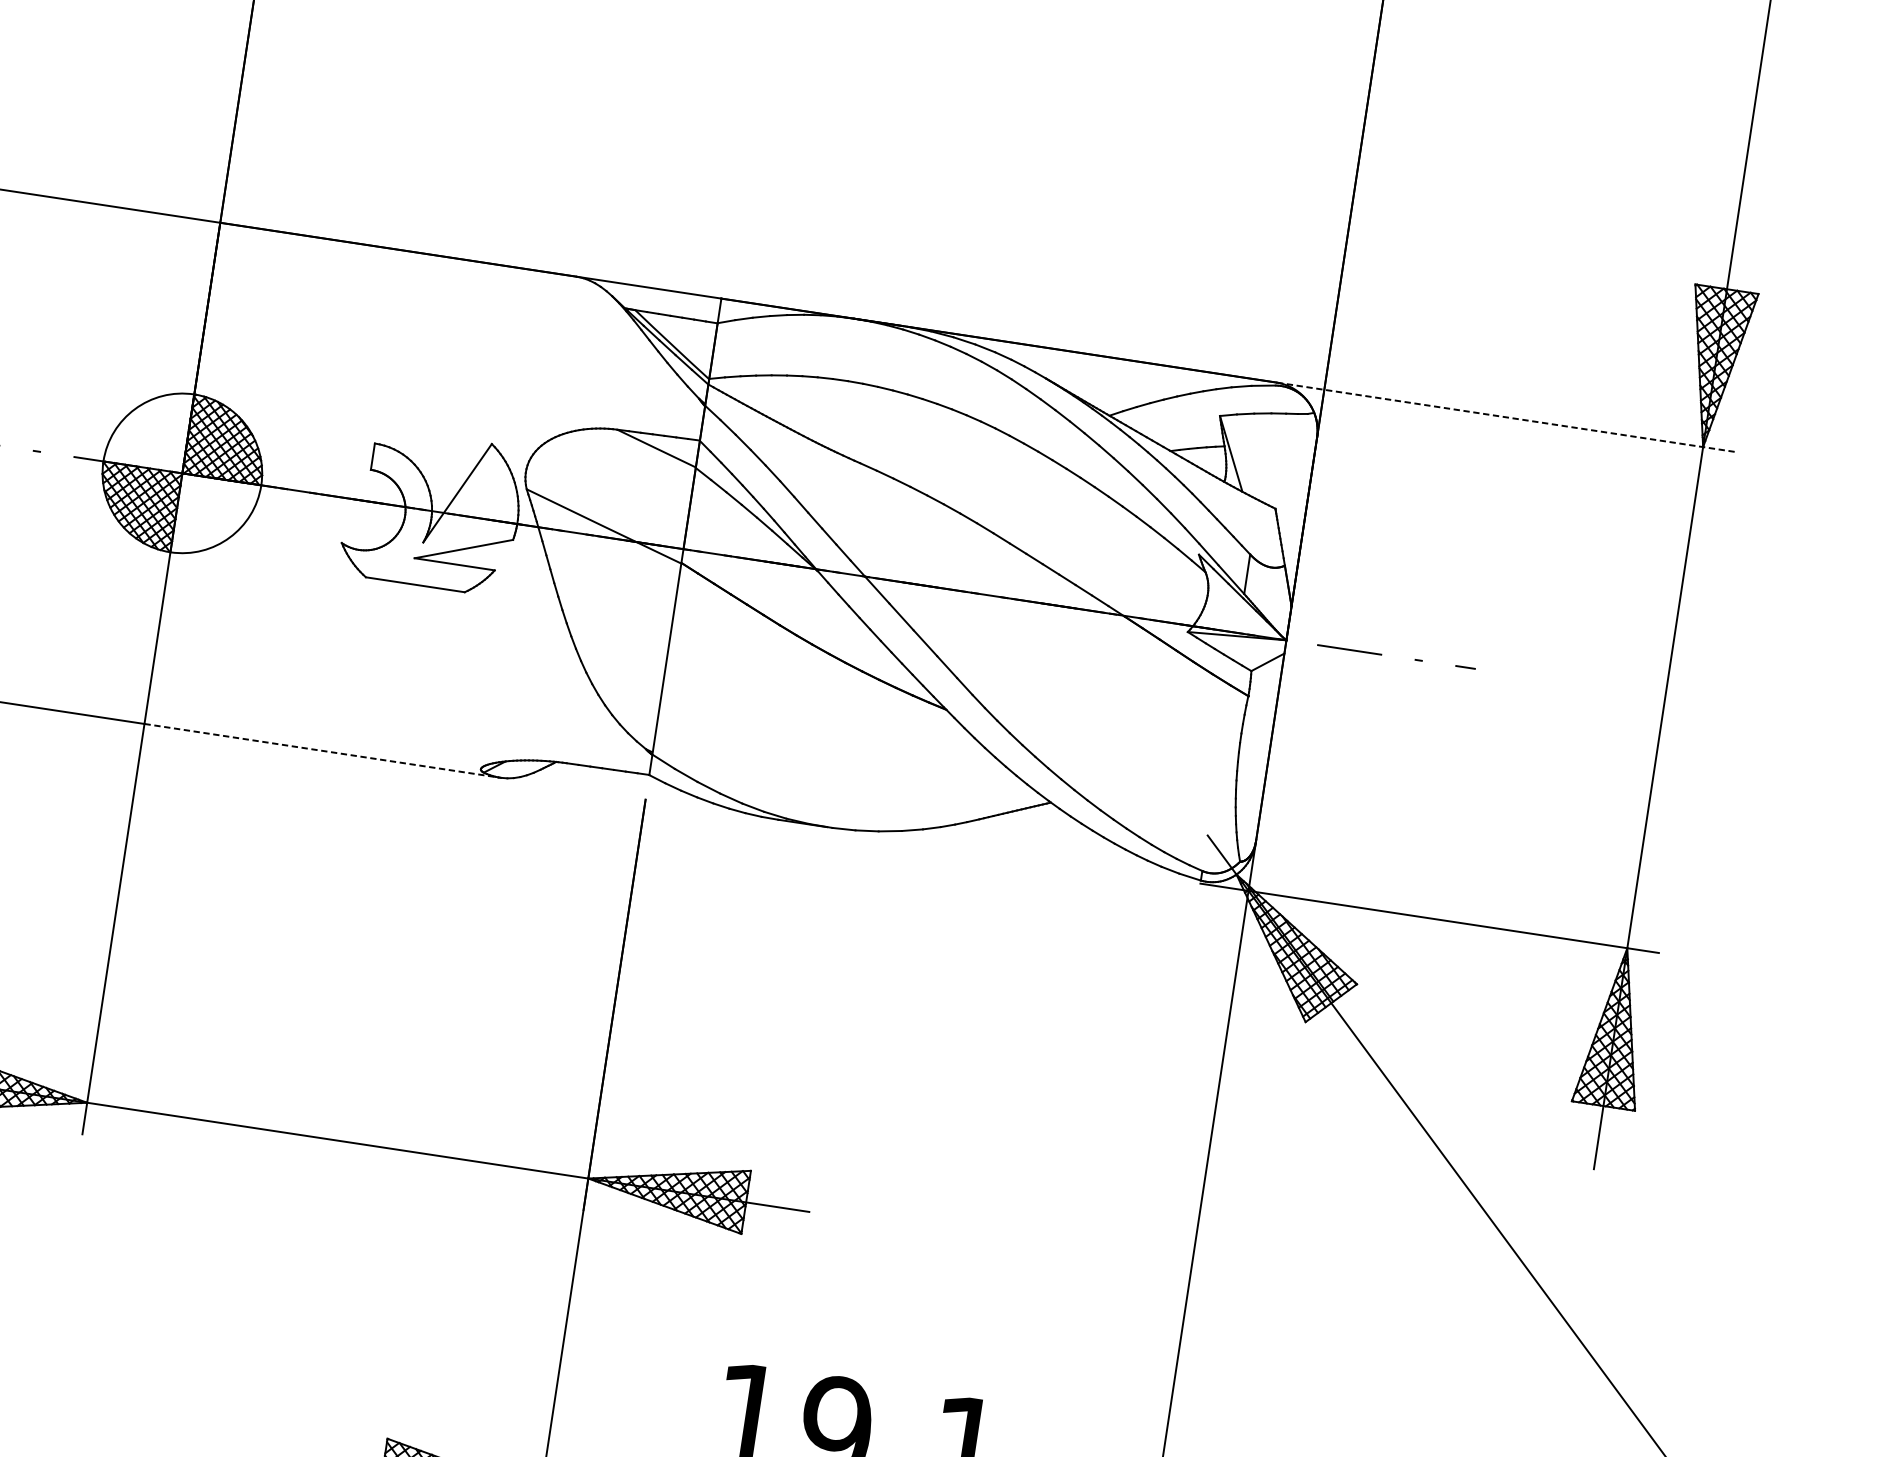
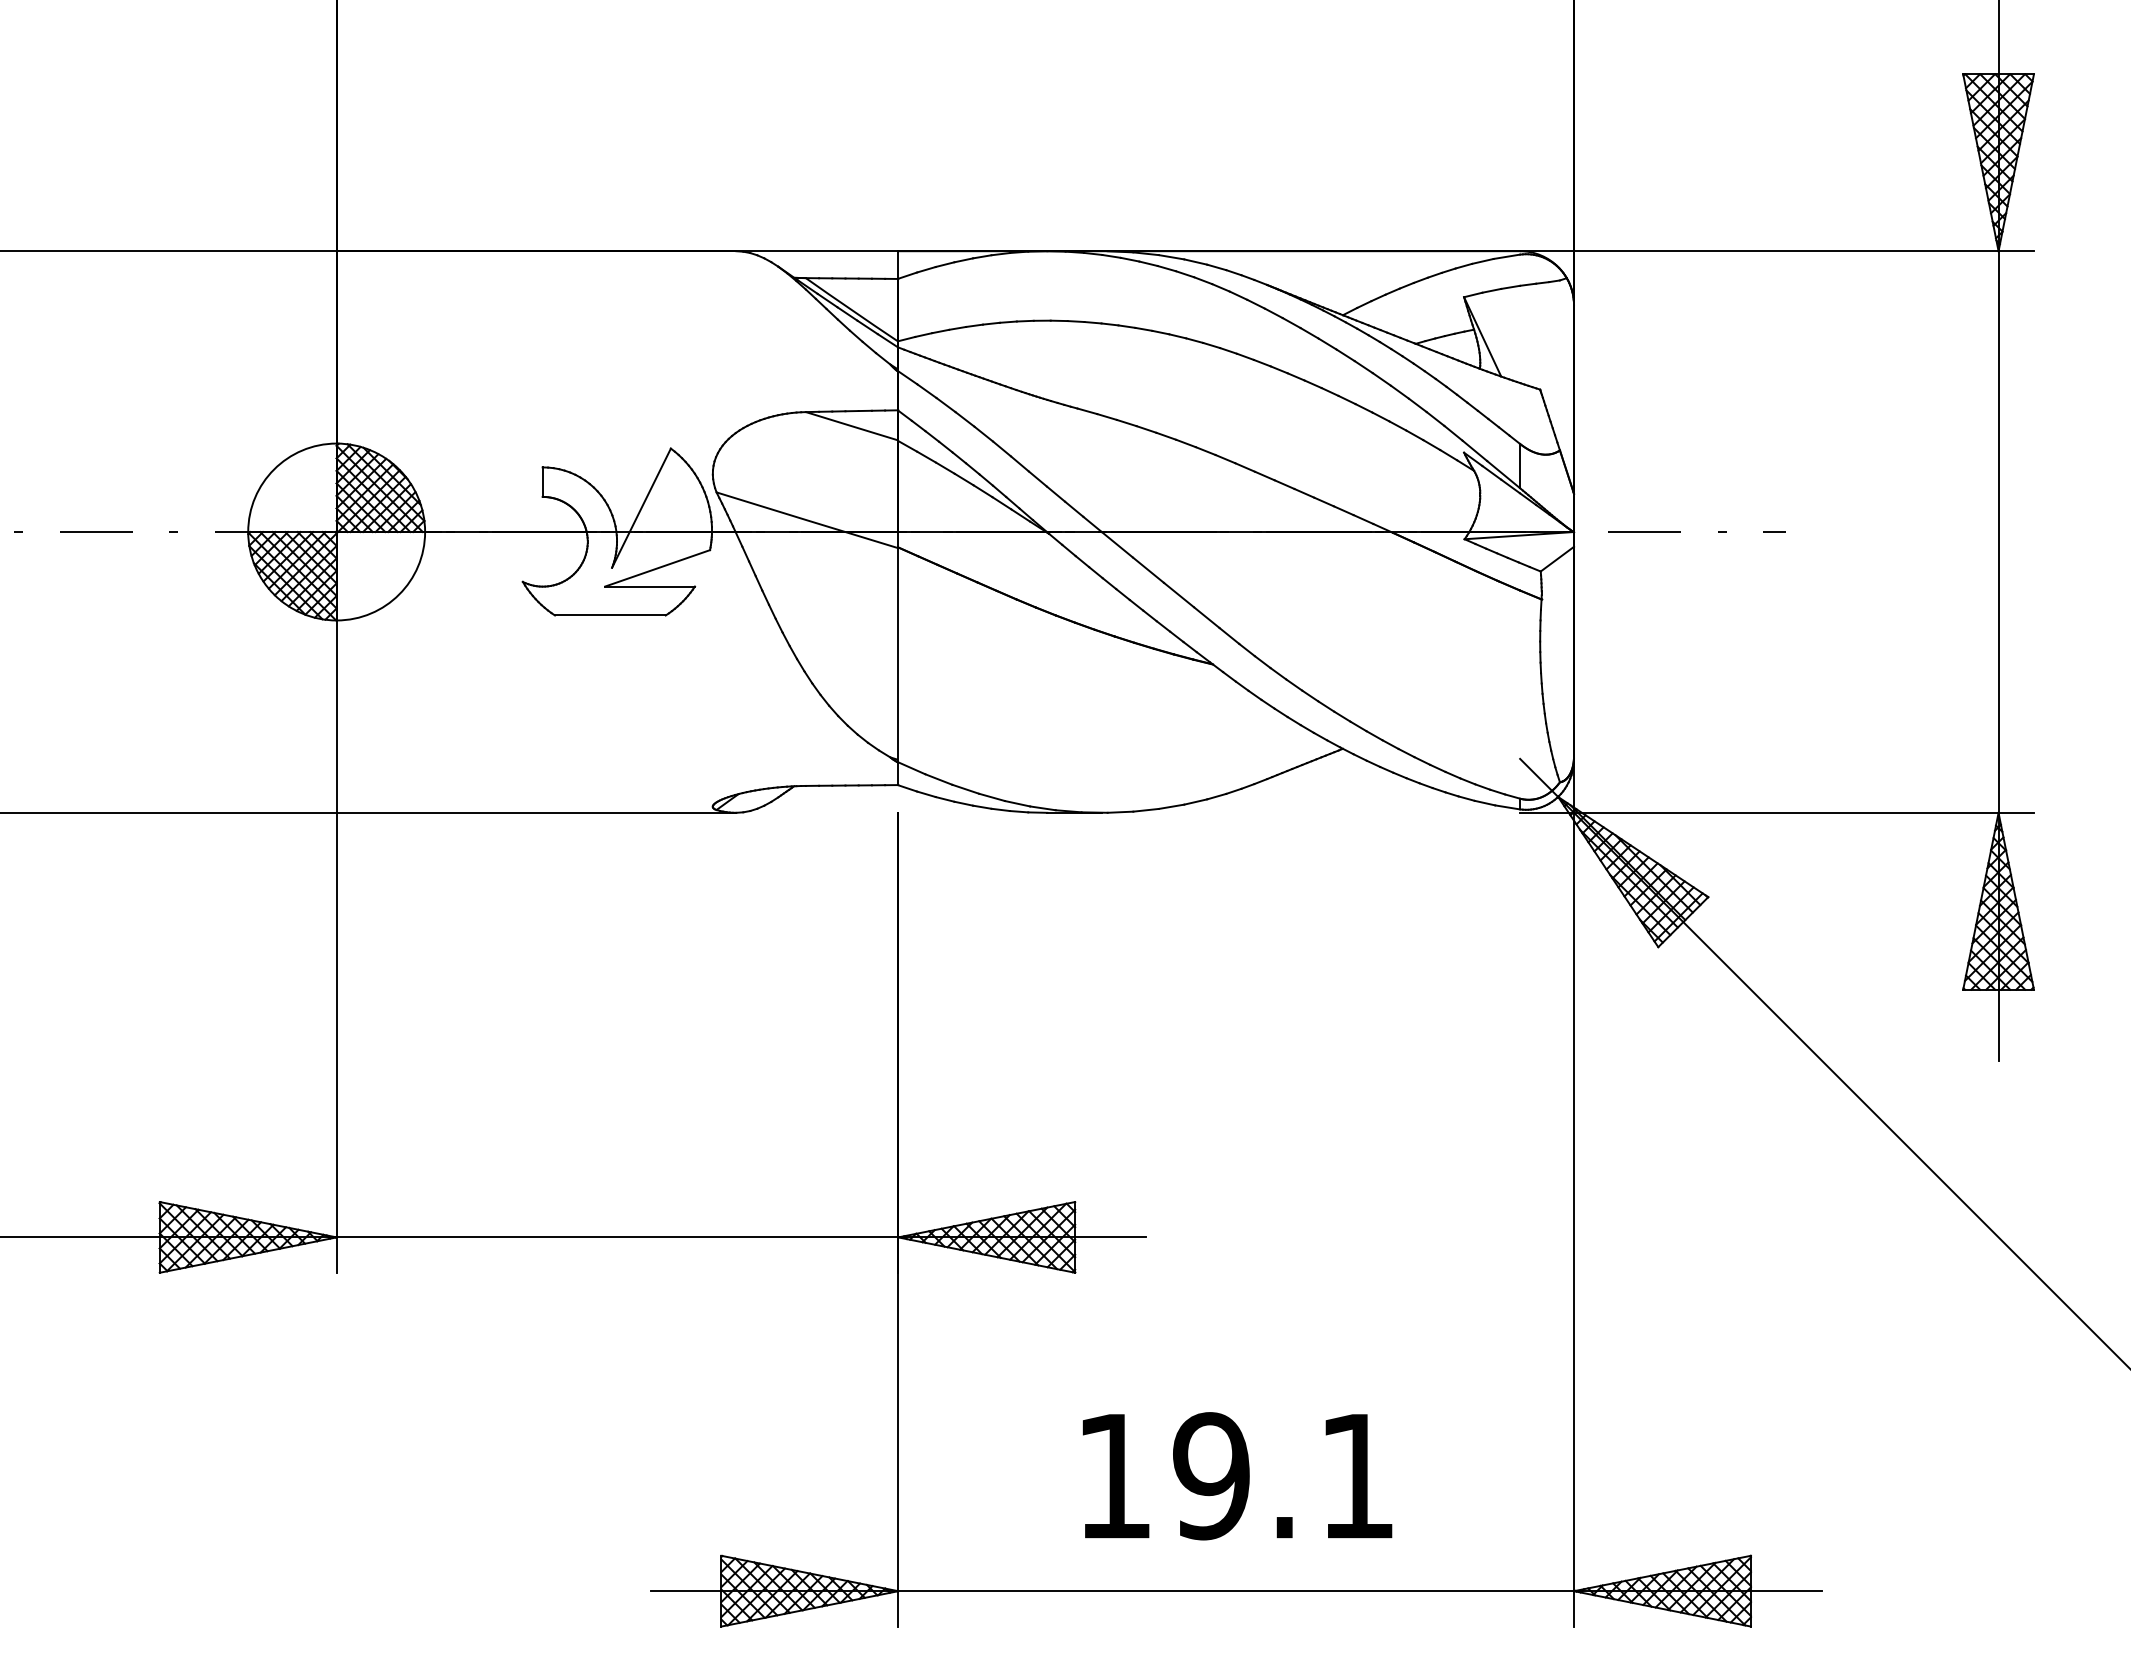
line: (1505, 417) -> (1777, 251), dashed -> solid
line: (322, 750) -> (536, 812), dashed -> solid

